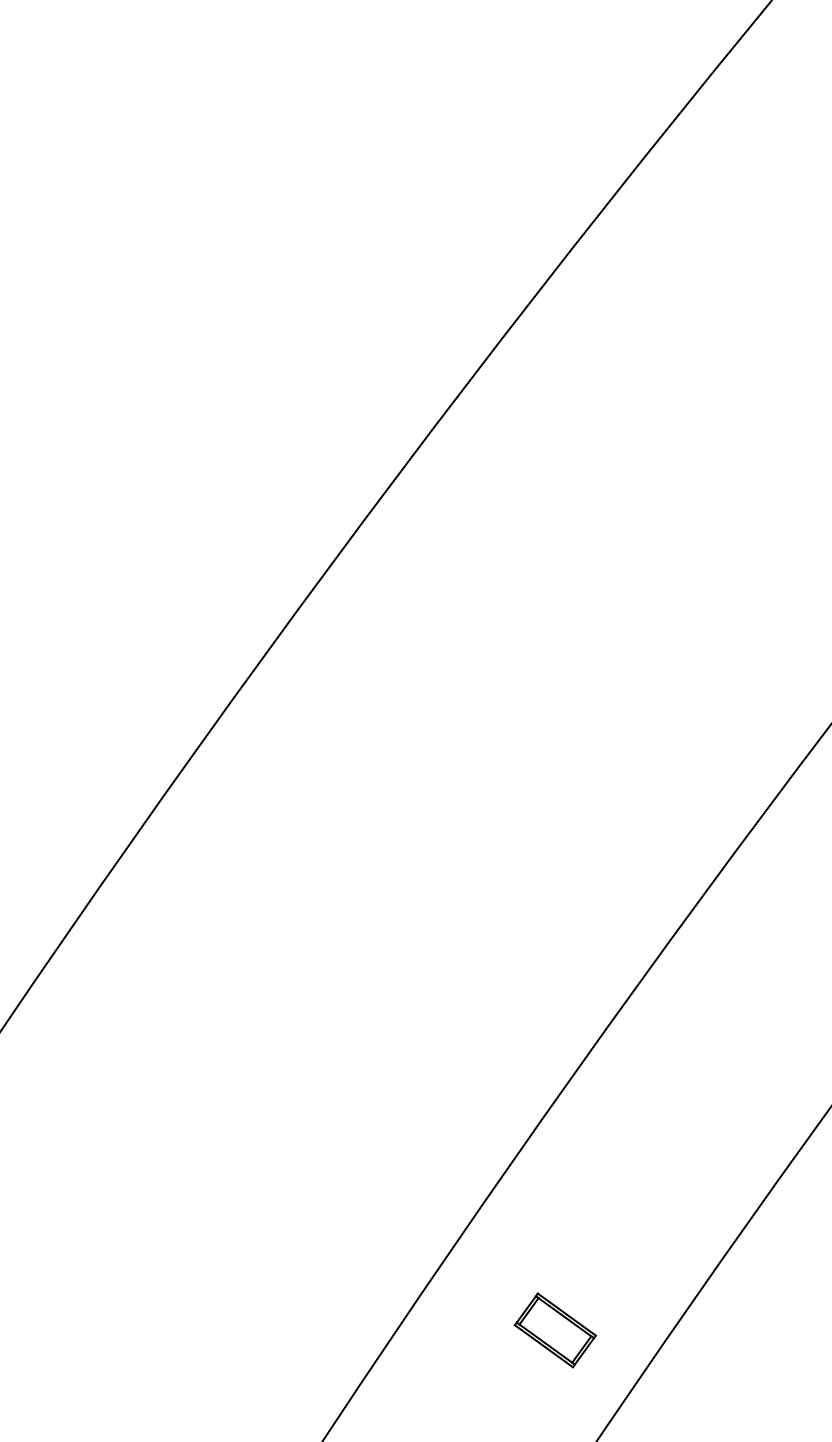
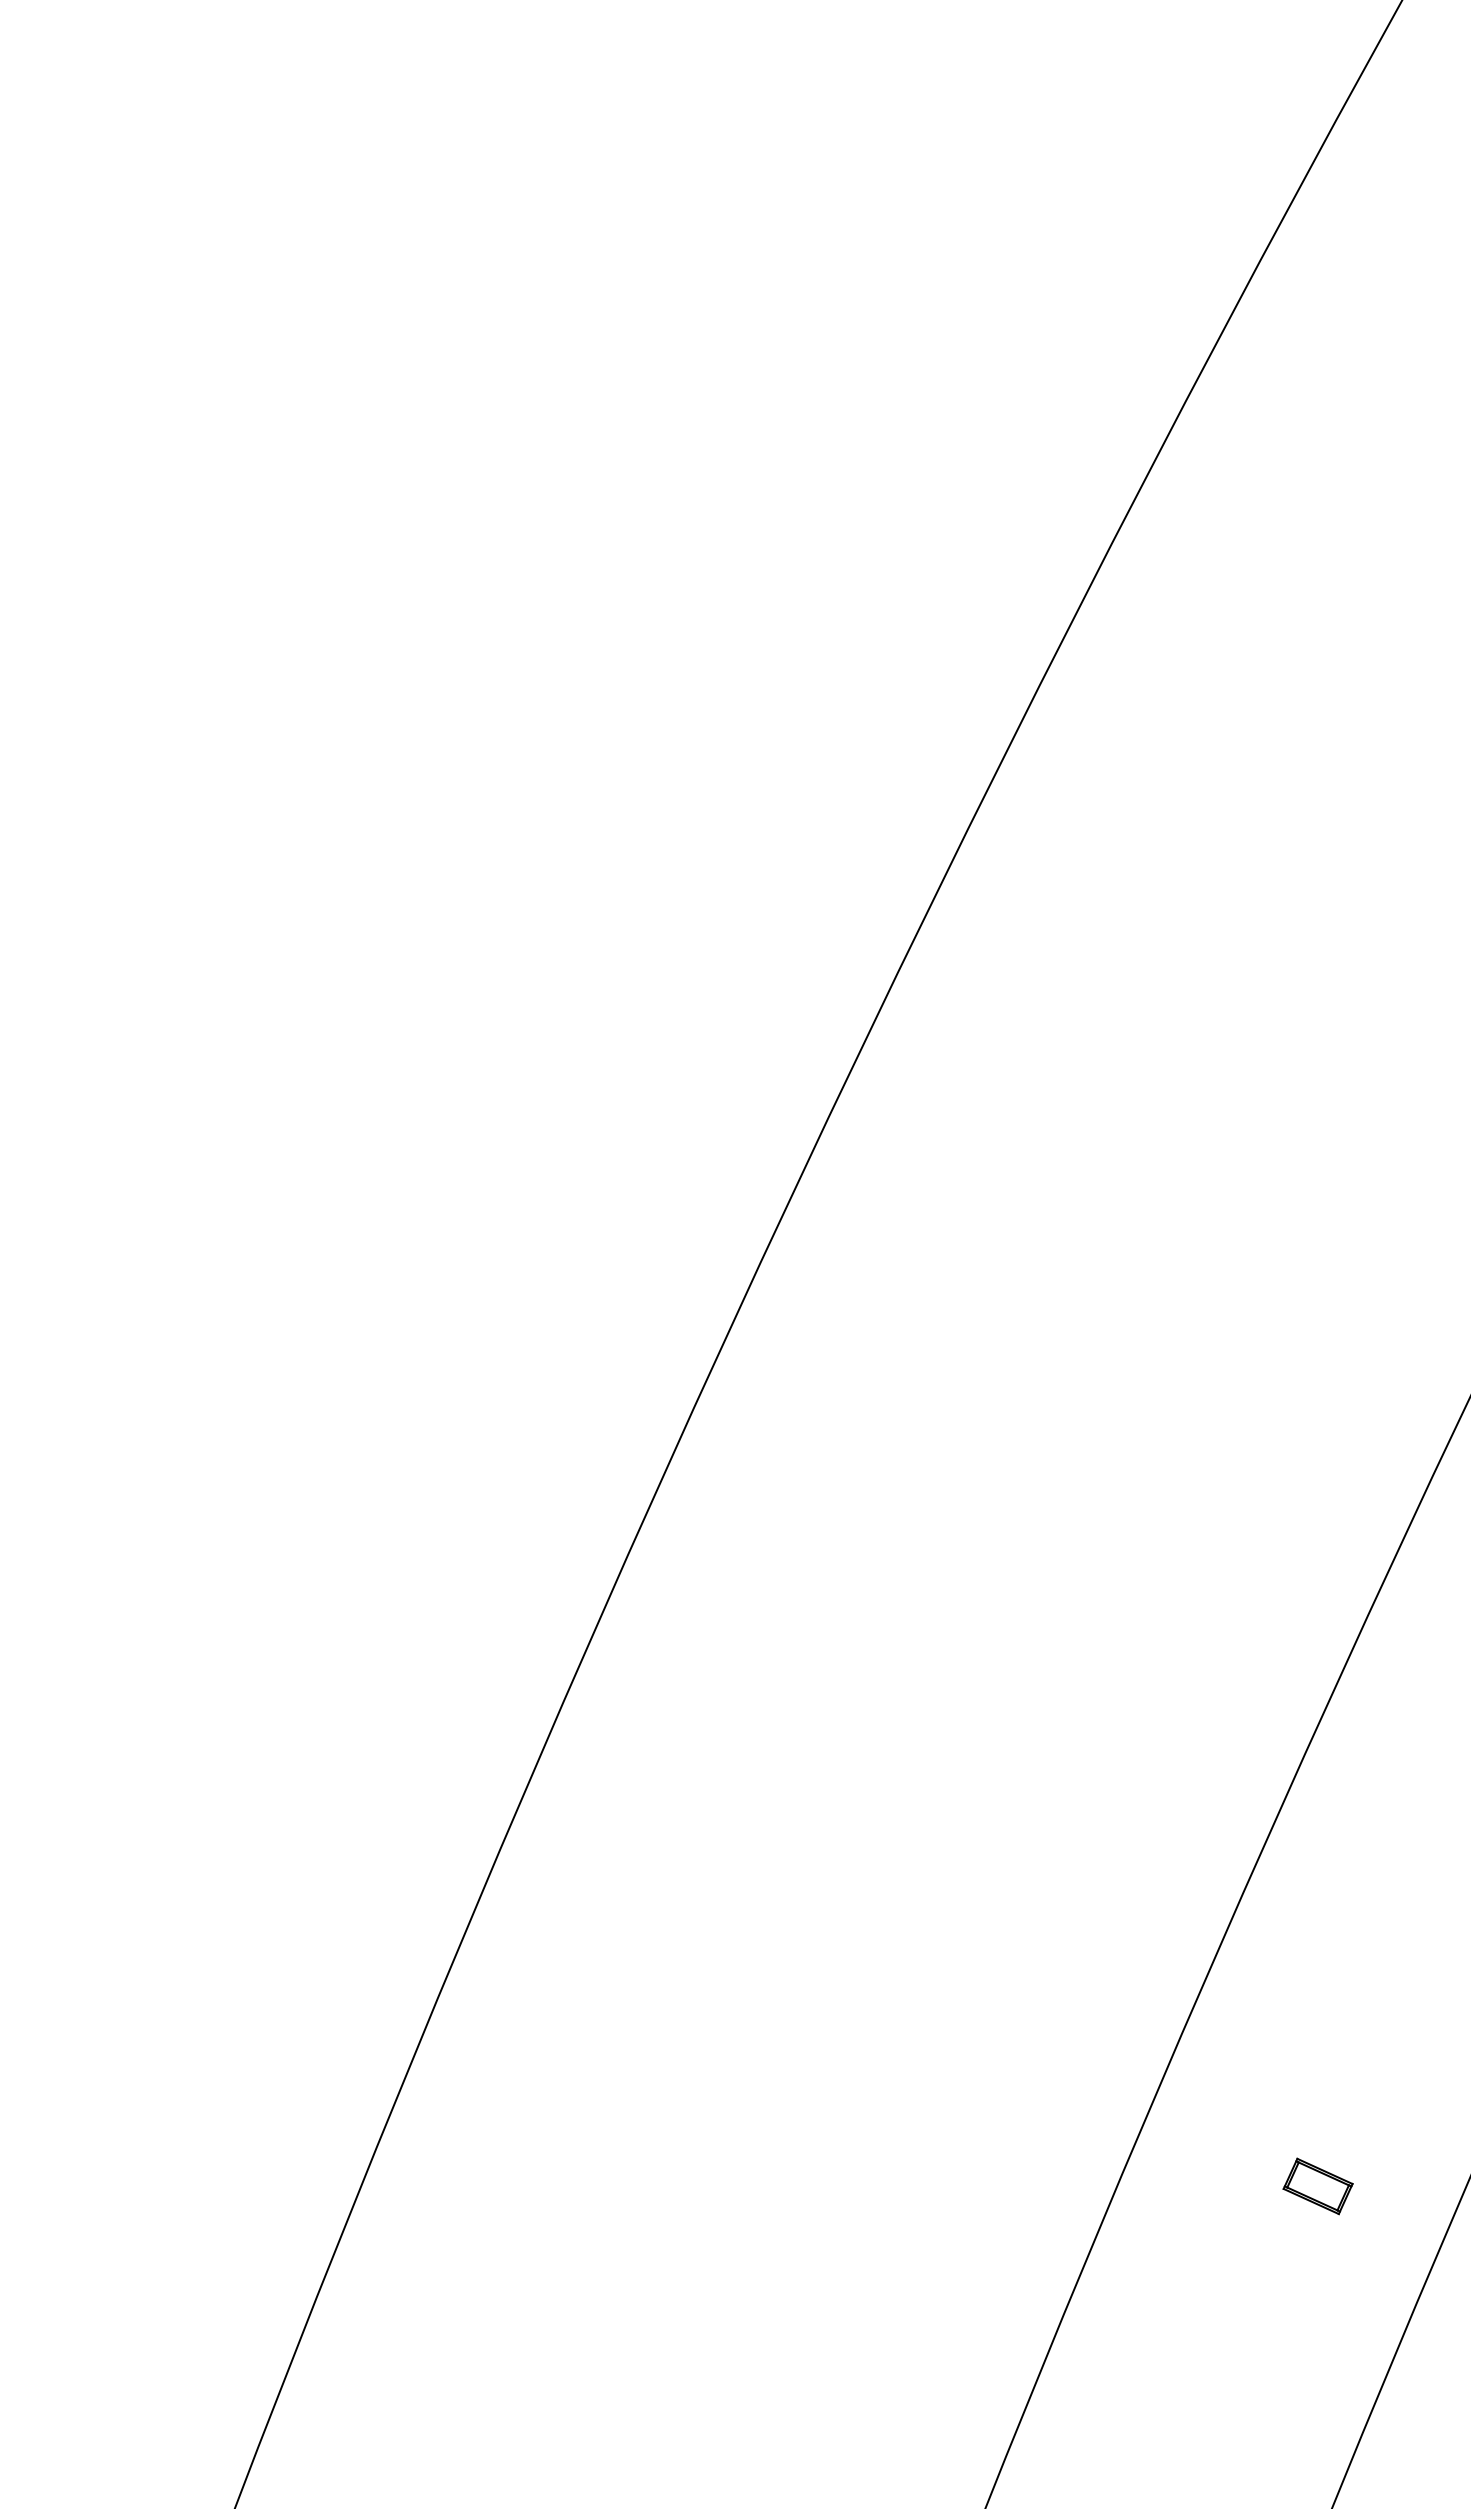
part: (554, 1330) -> (1317, 2186), size x0.6

